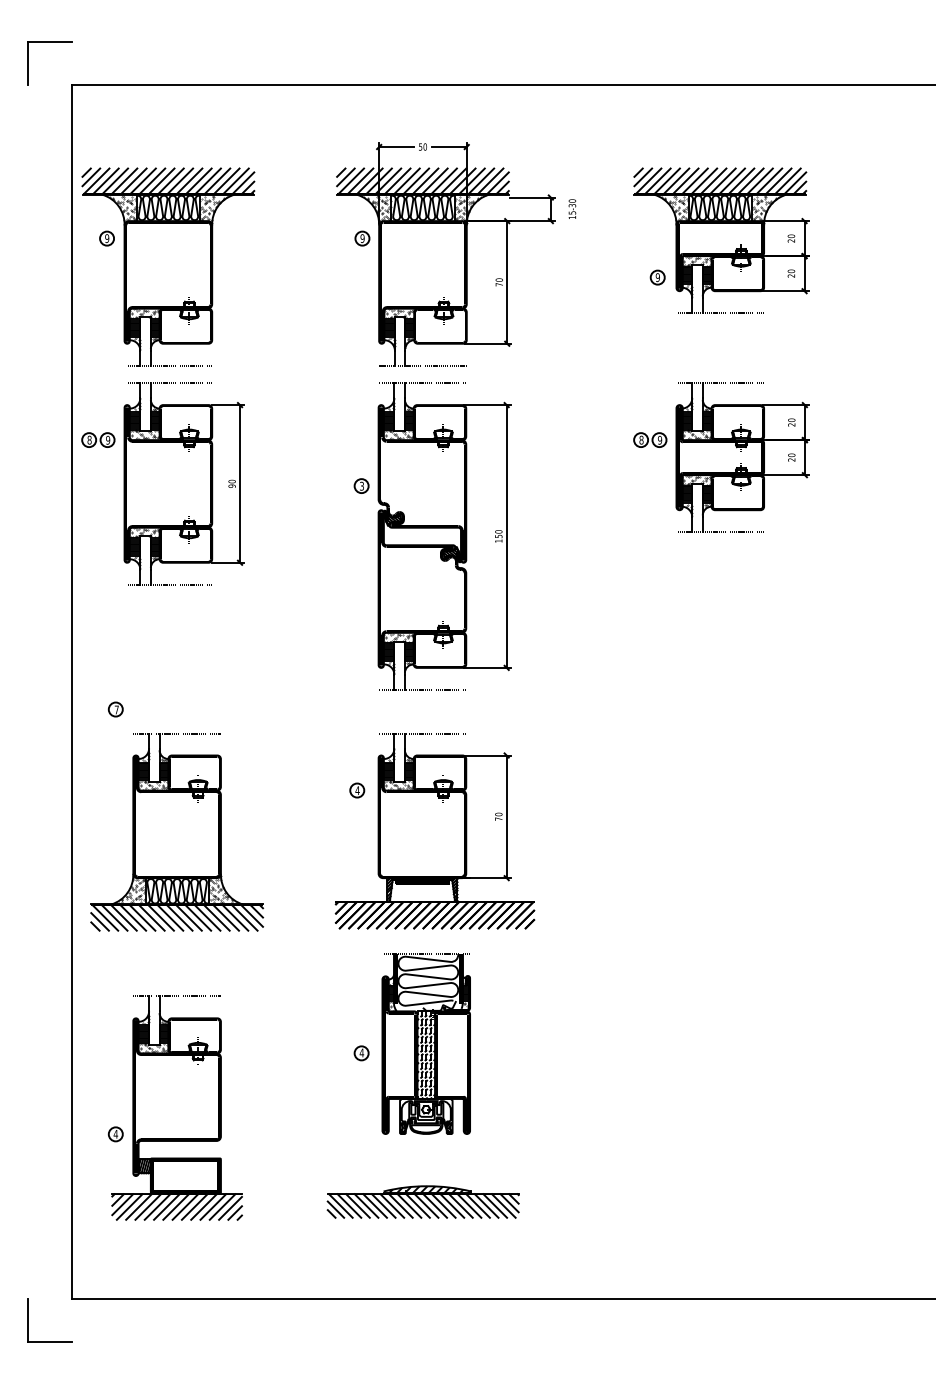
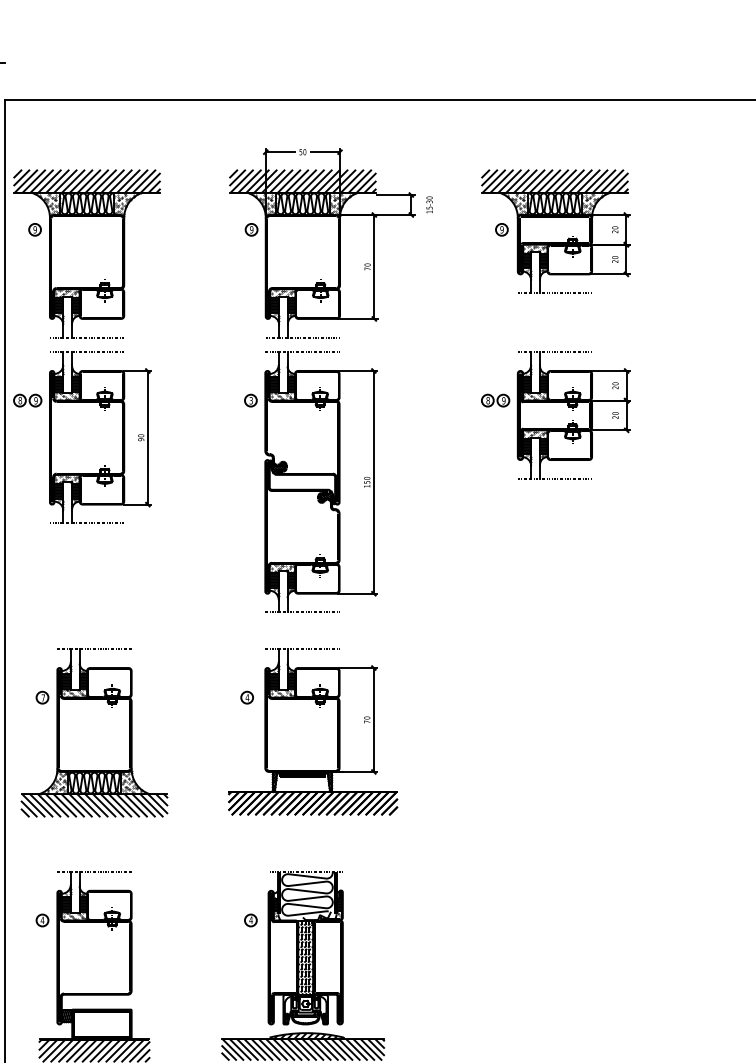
part: (657, 277) -> (501, 229), moved
part: (361, 485) -> (250, 400), moved
part: (115, 709) -> (42, 697), moved
part: (425, 1043) -> (305, 947), moved
part: (115, 1134) -> (42, 920), moved

